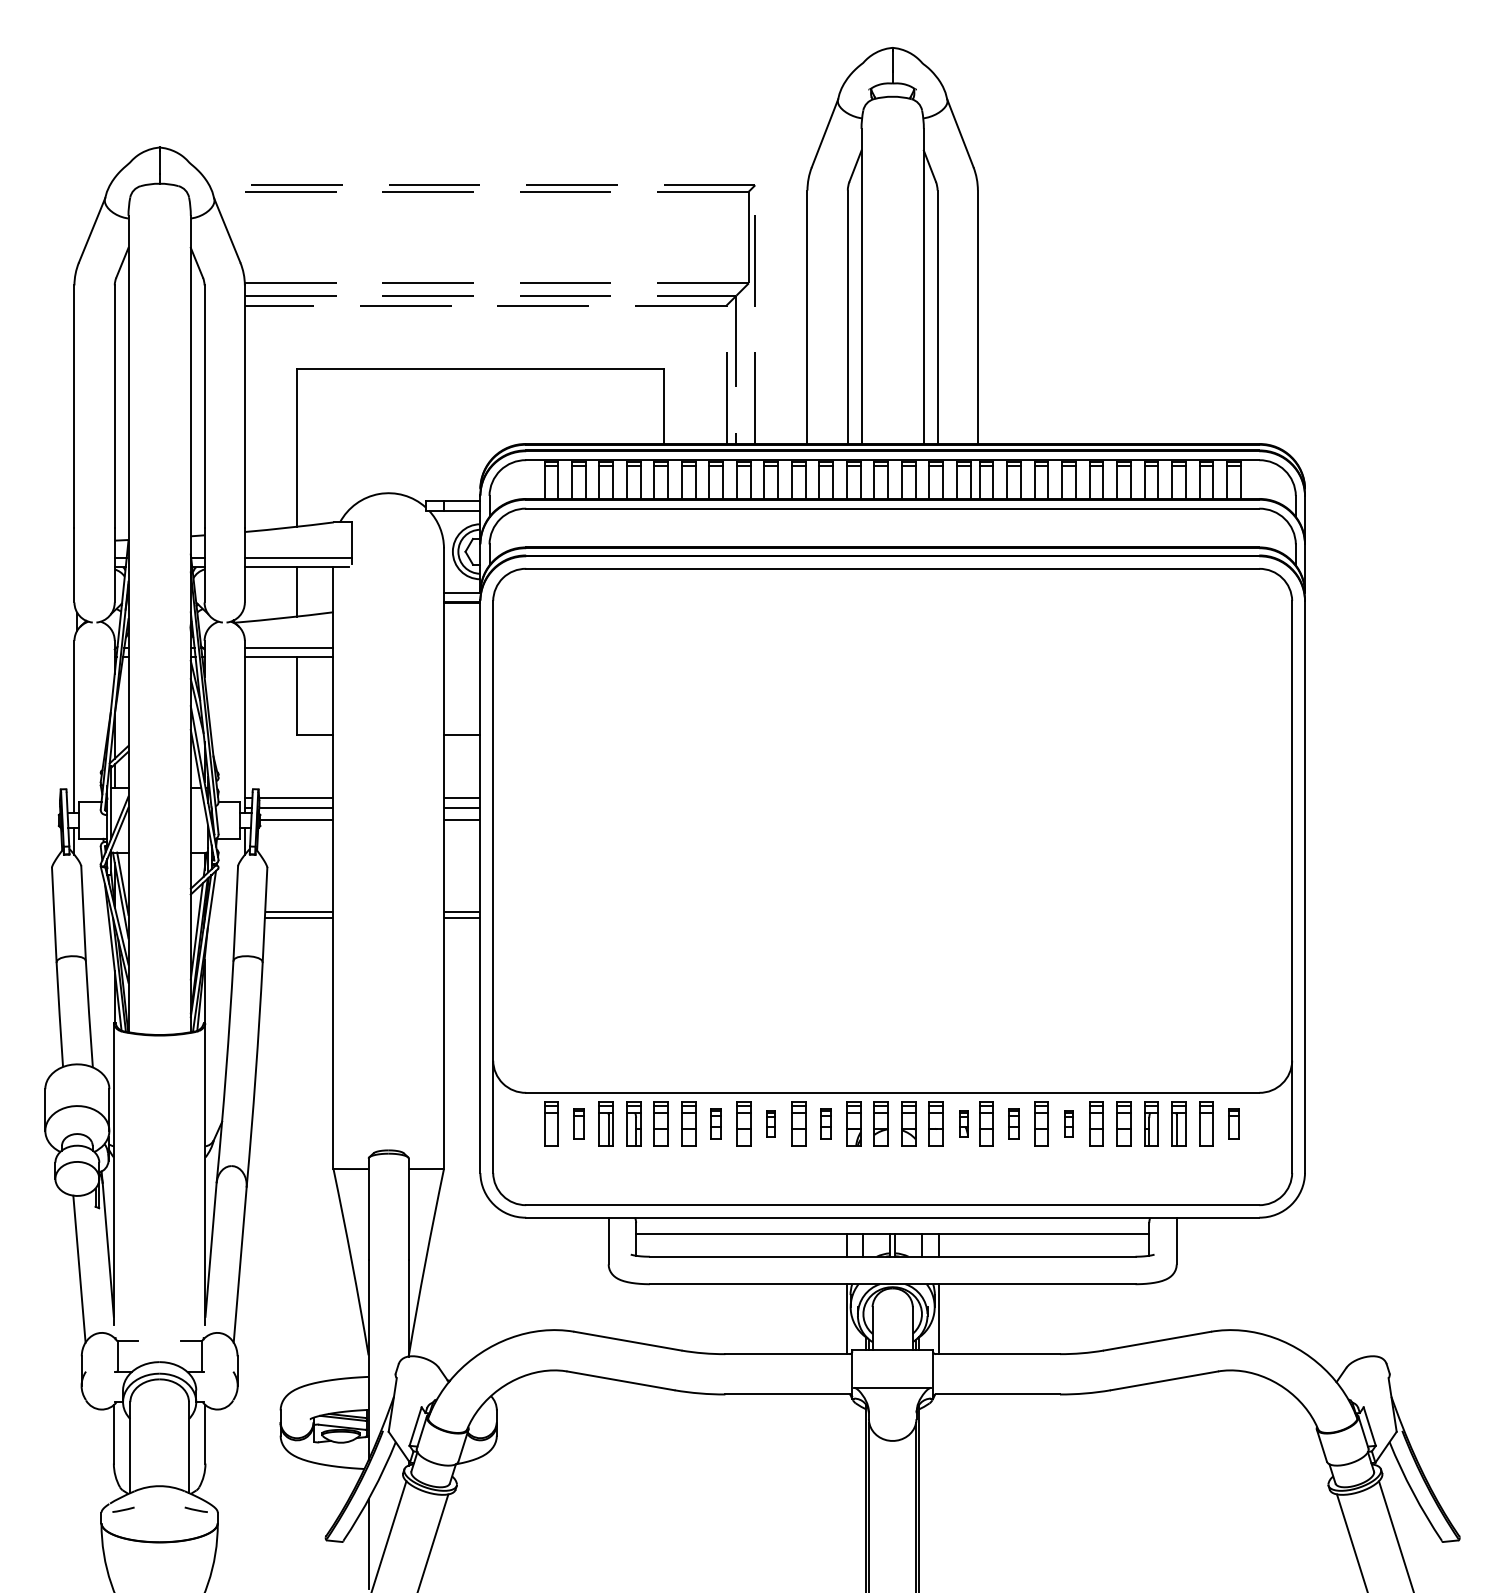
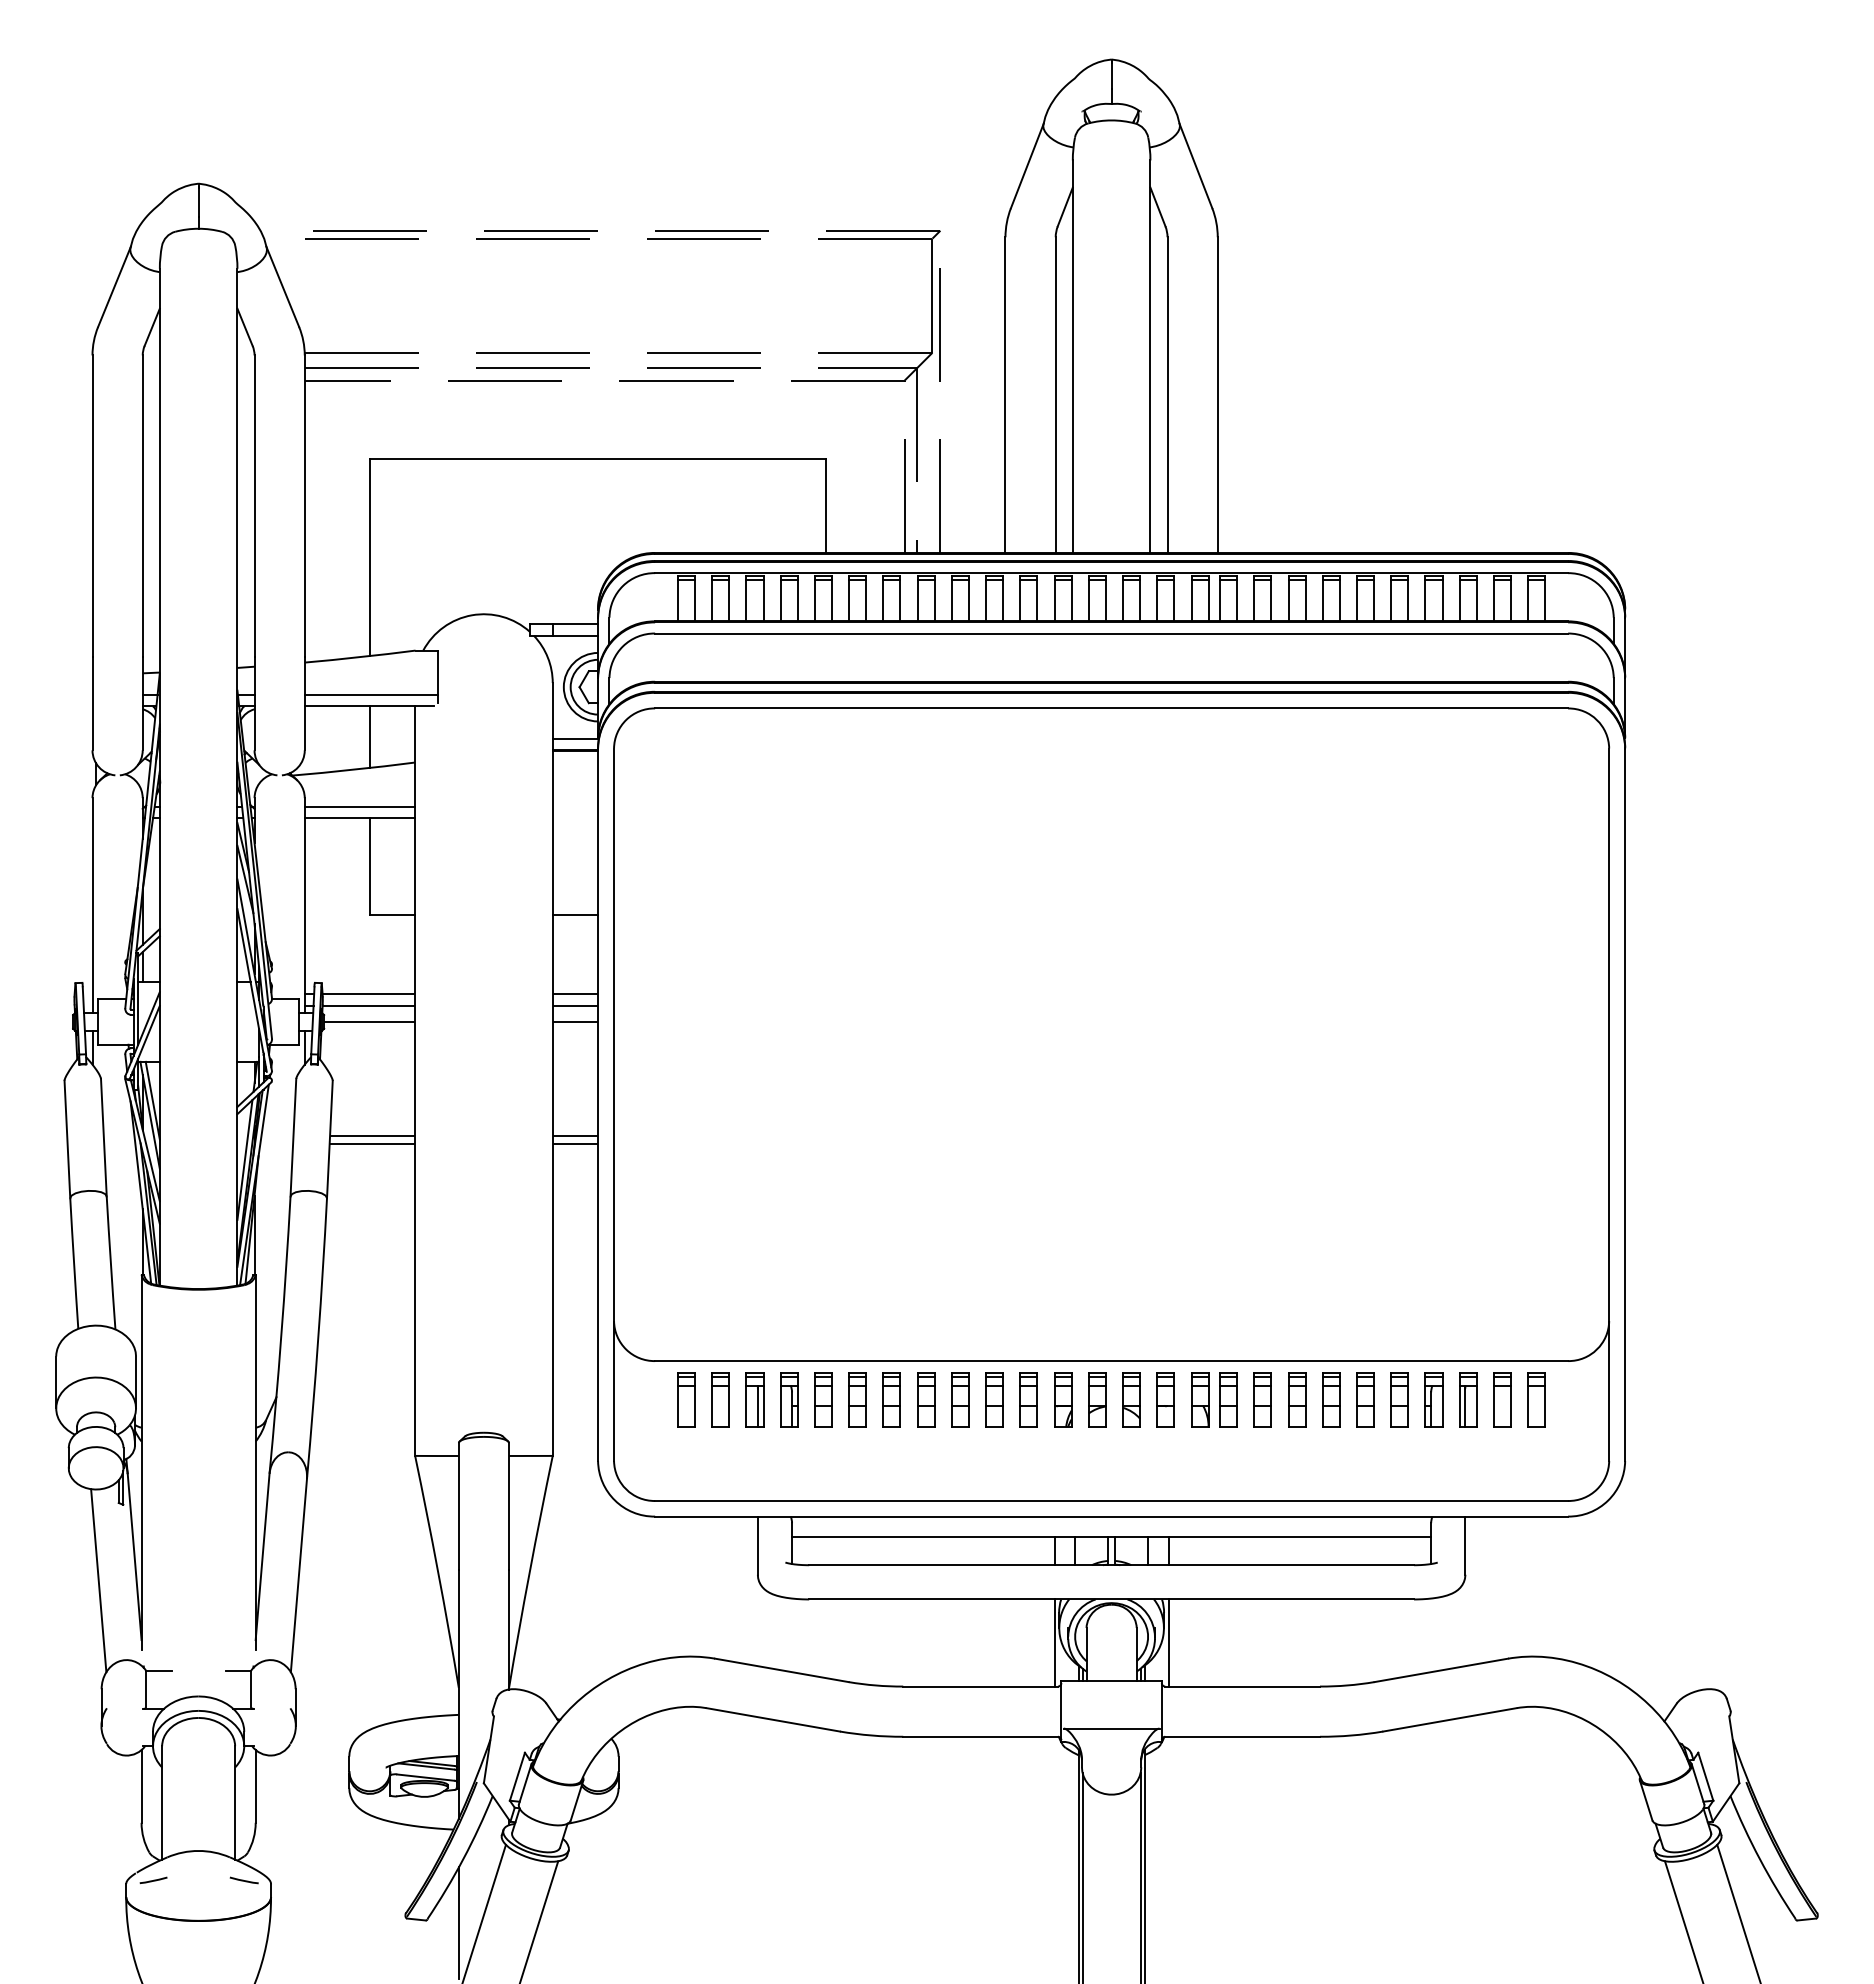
part: (578, 1123) -> (720, 1399), size x1.43
part: (715, 1123) -> (891, 1399), size x1.43
part: (771, 1123) -> (960, 1399), size x1.67
part: (825, 1123) -> (1028, 1399), size x1.43
part: (964, 1123) -> (1200, 1399), size x1.67
part: (1013, 1123) -> (1262, 1399), size x1.43
part: (1069, 1123) -> (1331, 1399), size x1.67
part: (1233, 1123) -> (1536, 1399), size x1.43

